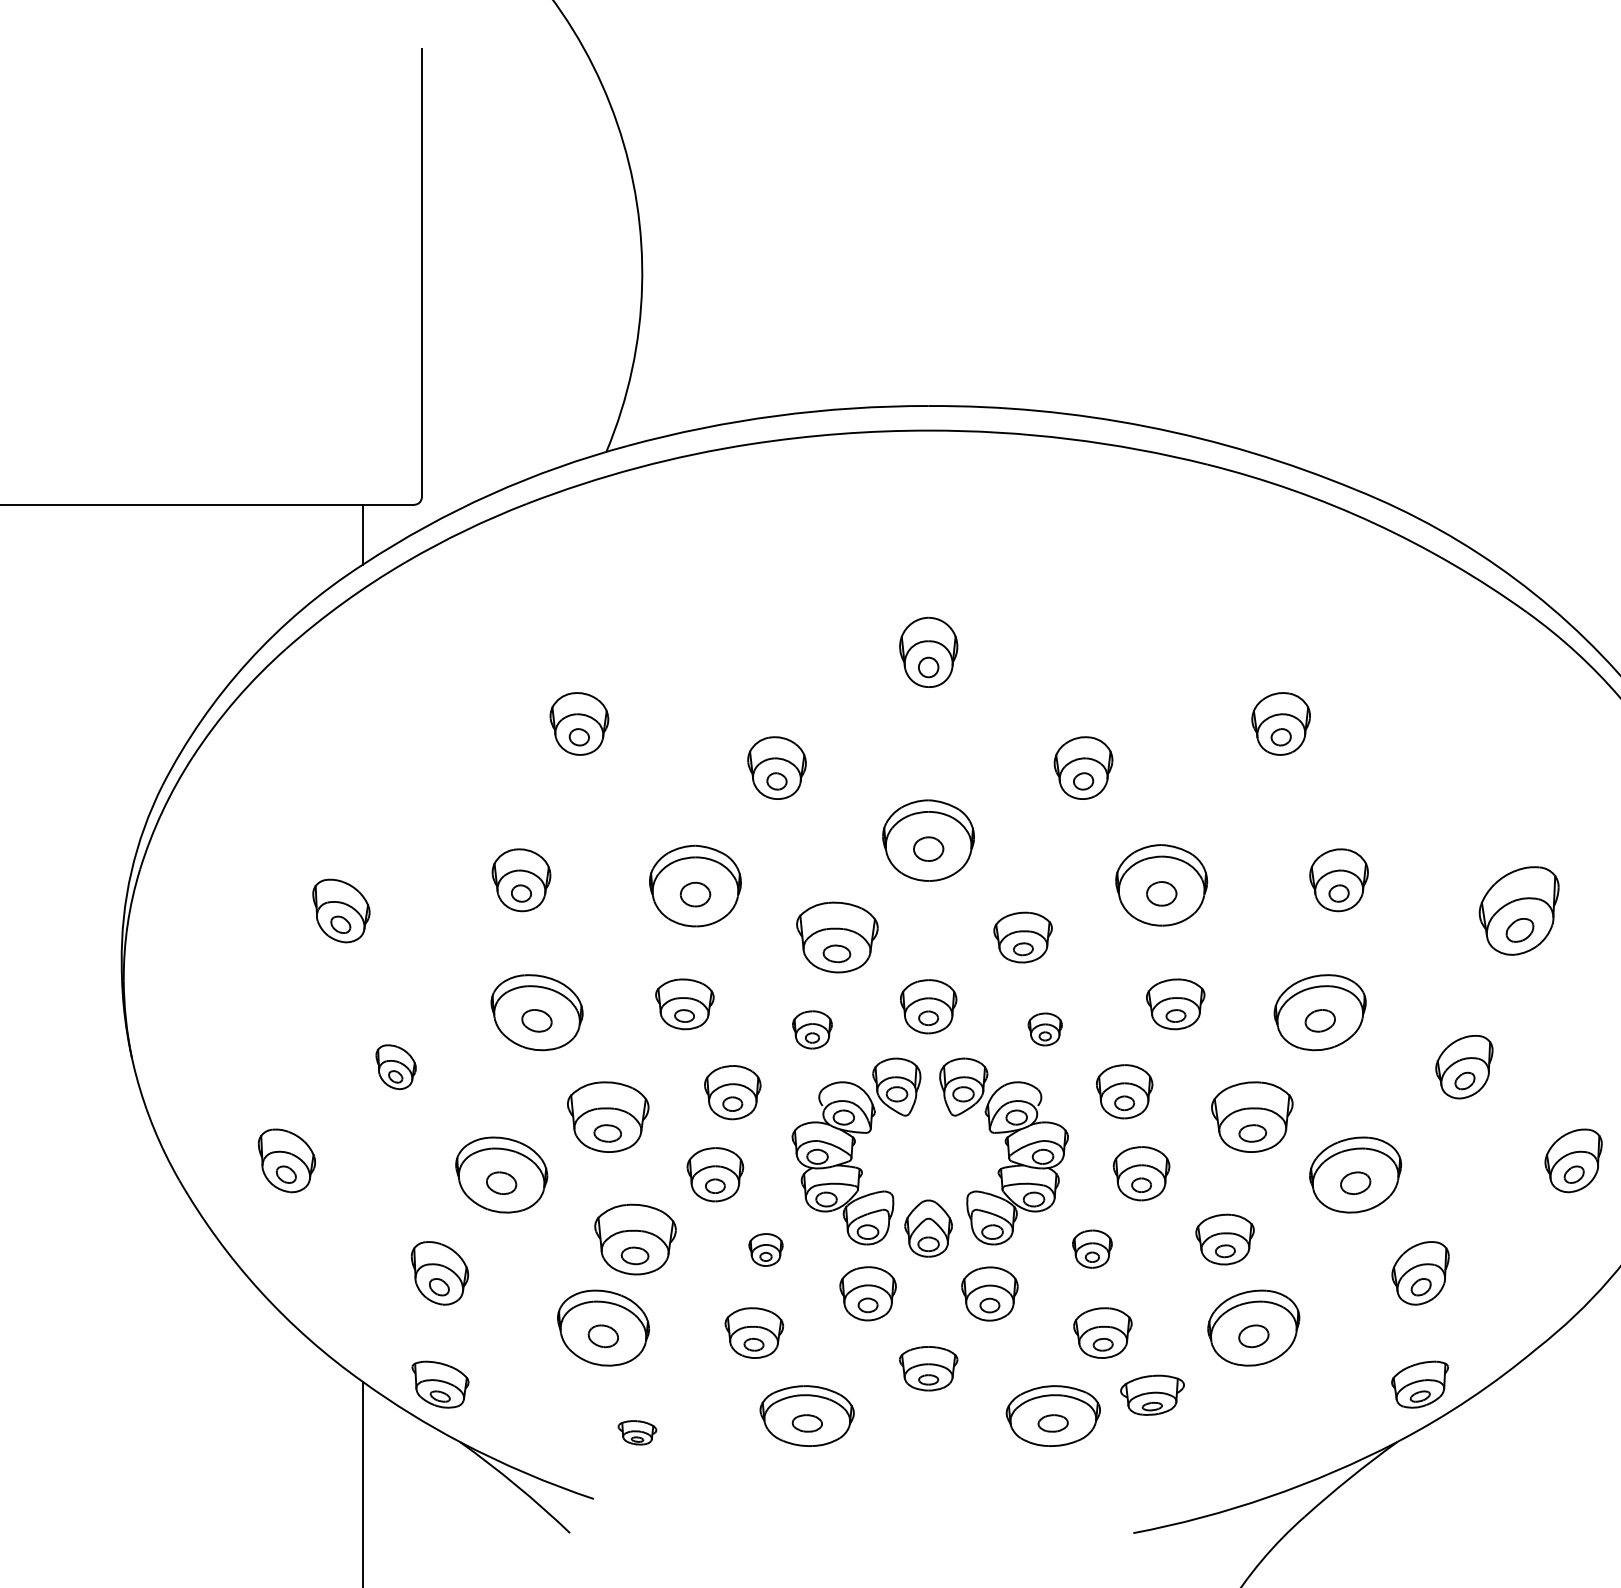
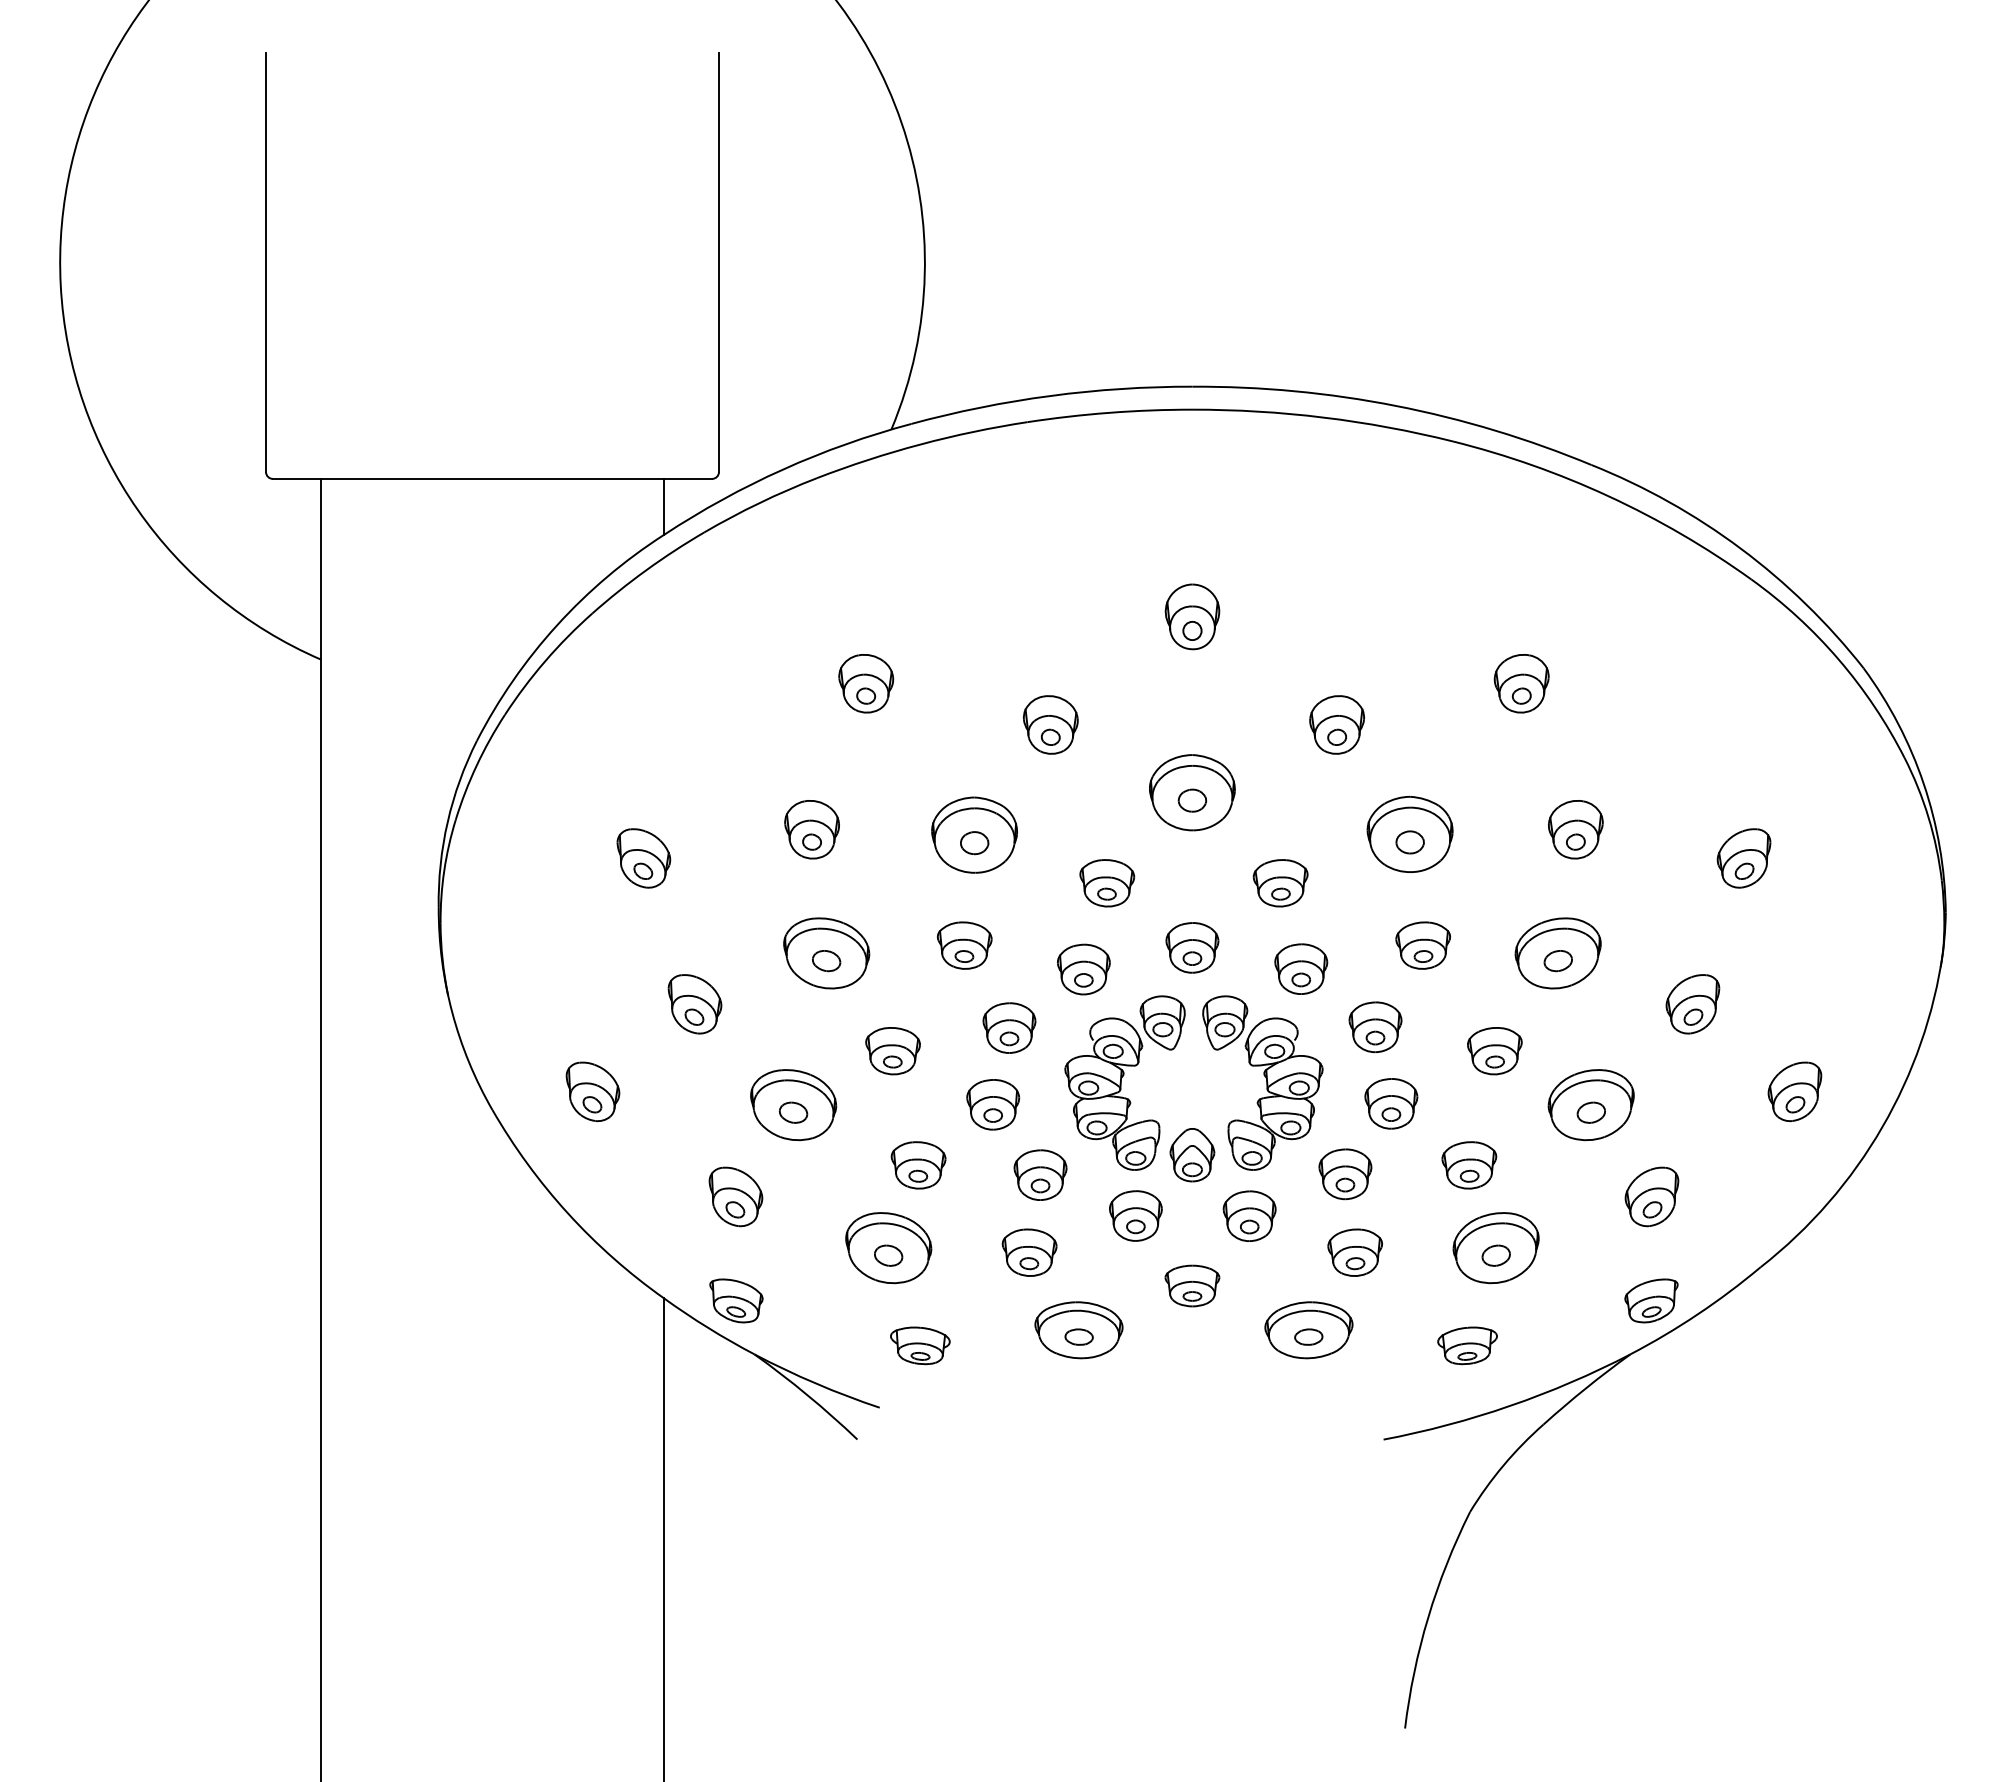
part: (1518, 911) -> (1743, 858), size x0.71
part: (837, 937) -> (1107, 883), size x0.71
part: (1045, 1028) -> (1301, 968), size x1.67
part: (812, 1029) -> (1083, 969), size x1.43
part: (395, 1067) -> (694, 1004), size x1.43
part: (607, 1117) -> (892, 1051), size x0.71
part: (1252, 1117) -> (1494, 1051), size x0.71
part: (635, 1239) -> (918, 1165), size x0.71
part: (765, 1249) -> (1040, 1174), size x1.67
part: (1092, 1249) -> (1345, 1174), size x1.43
part: (1152, 1394) -> (1467, 1345), moved
part: (637, 1432) -> (920, 1345), size x1.67

